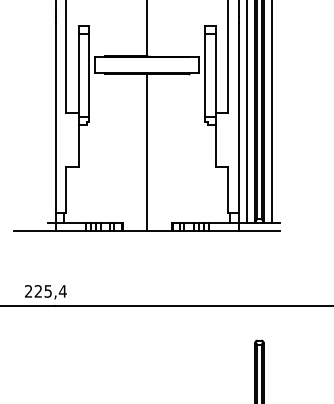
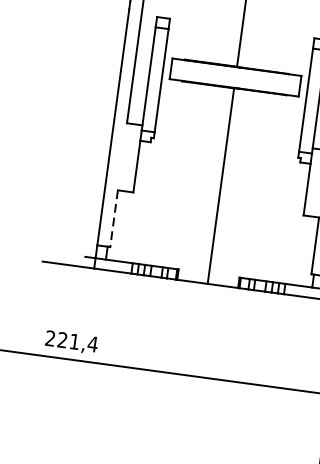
line: (66, 189) -> (114, 218), solid -> dashed
text: (47, 291) -> (73, 341), 225,4 -> 221,4

